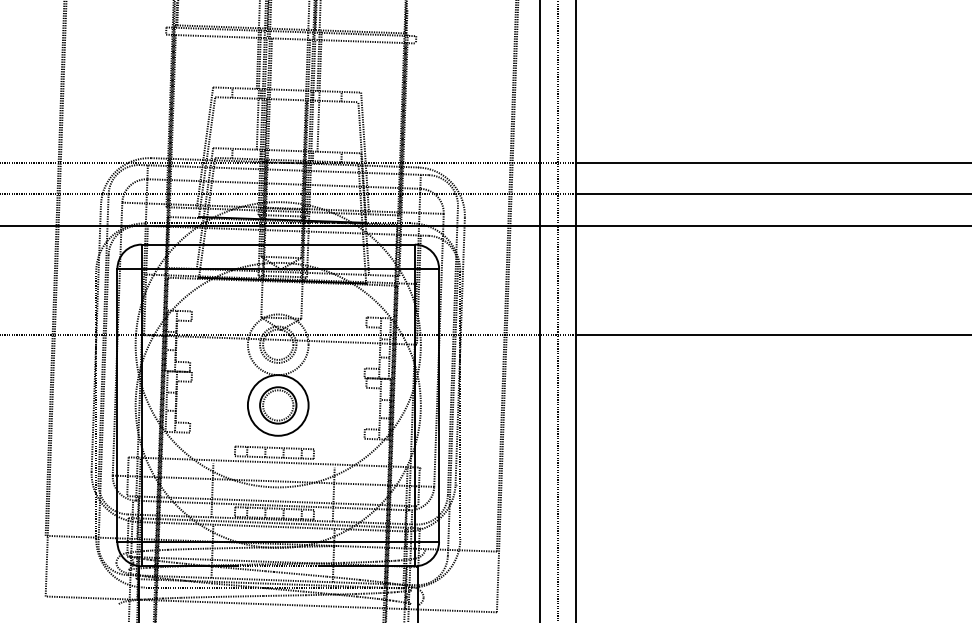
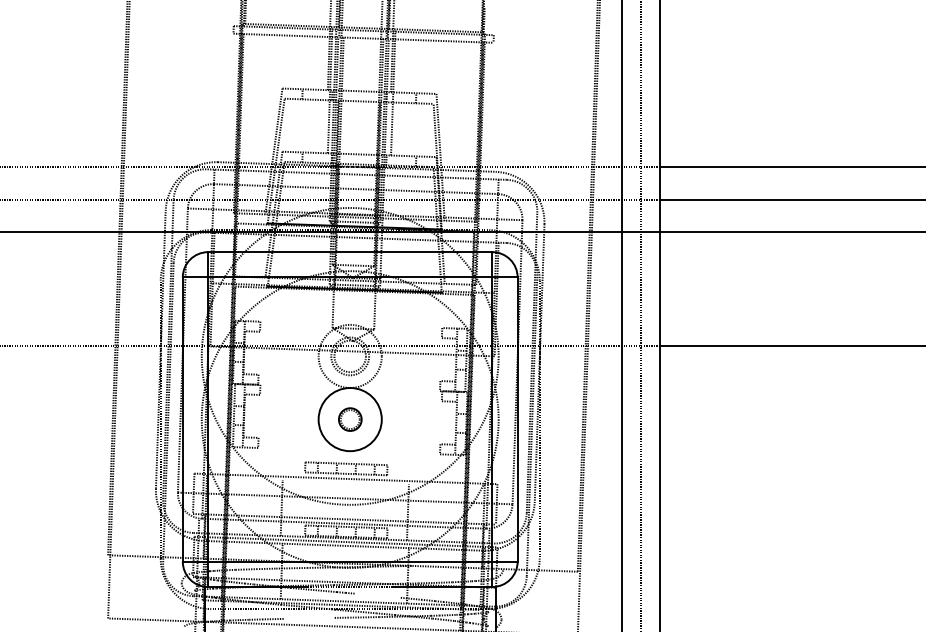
part: (278, 405) -> (350, 419), size x0.6
line: (304, 574) -> (377, 595), removed
line: (238, 595) -> (308, 617), removed

